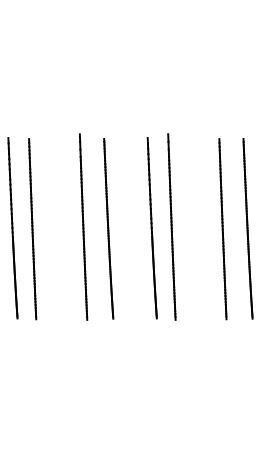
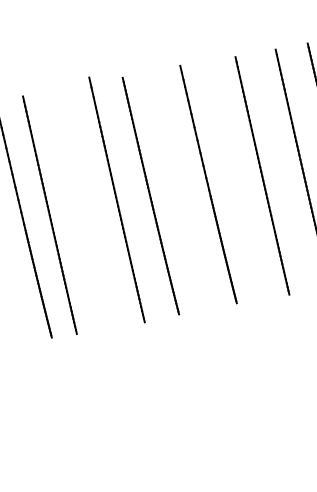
line: (171, 226) -> (233, 177), removed
line: (192, 229) -> (262, 176), added

